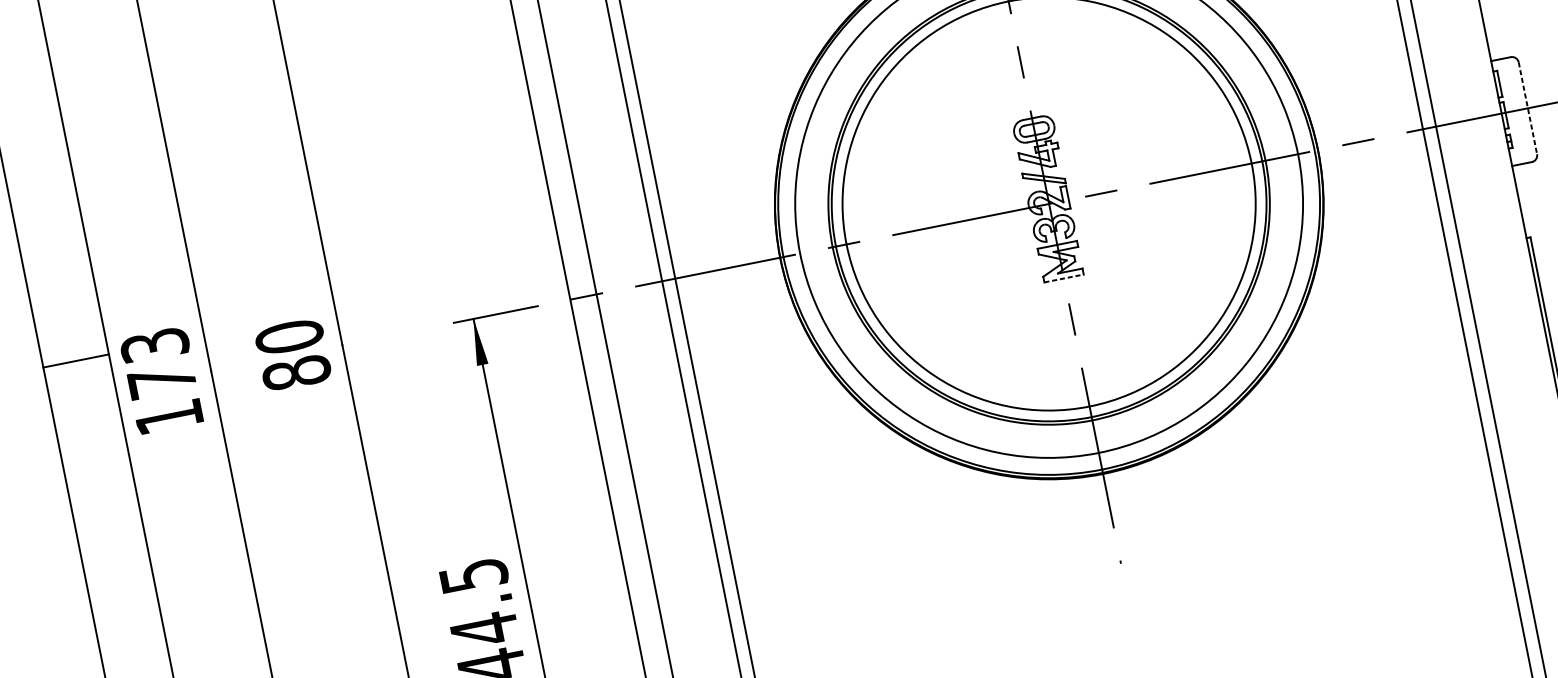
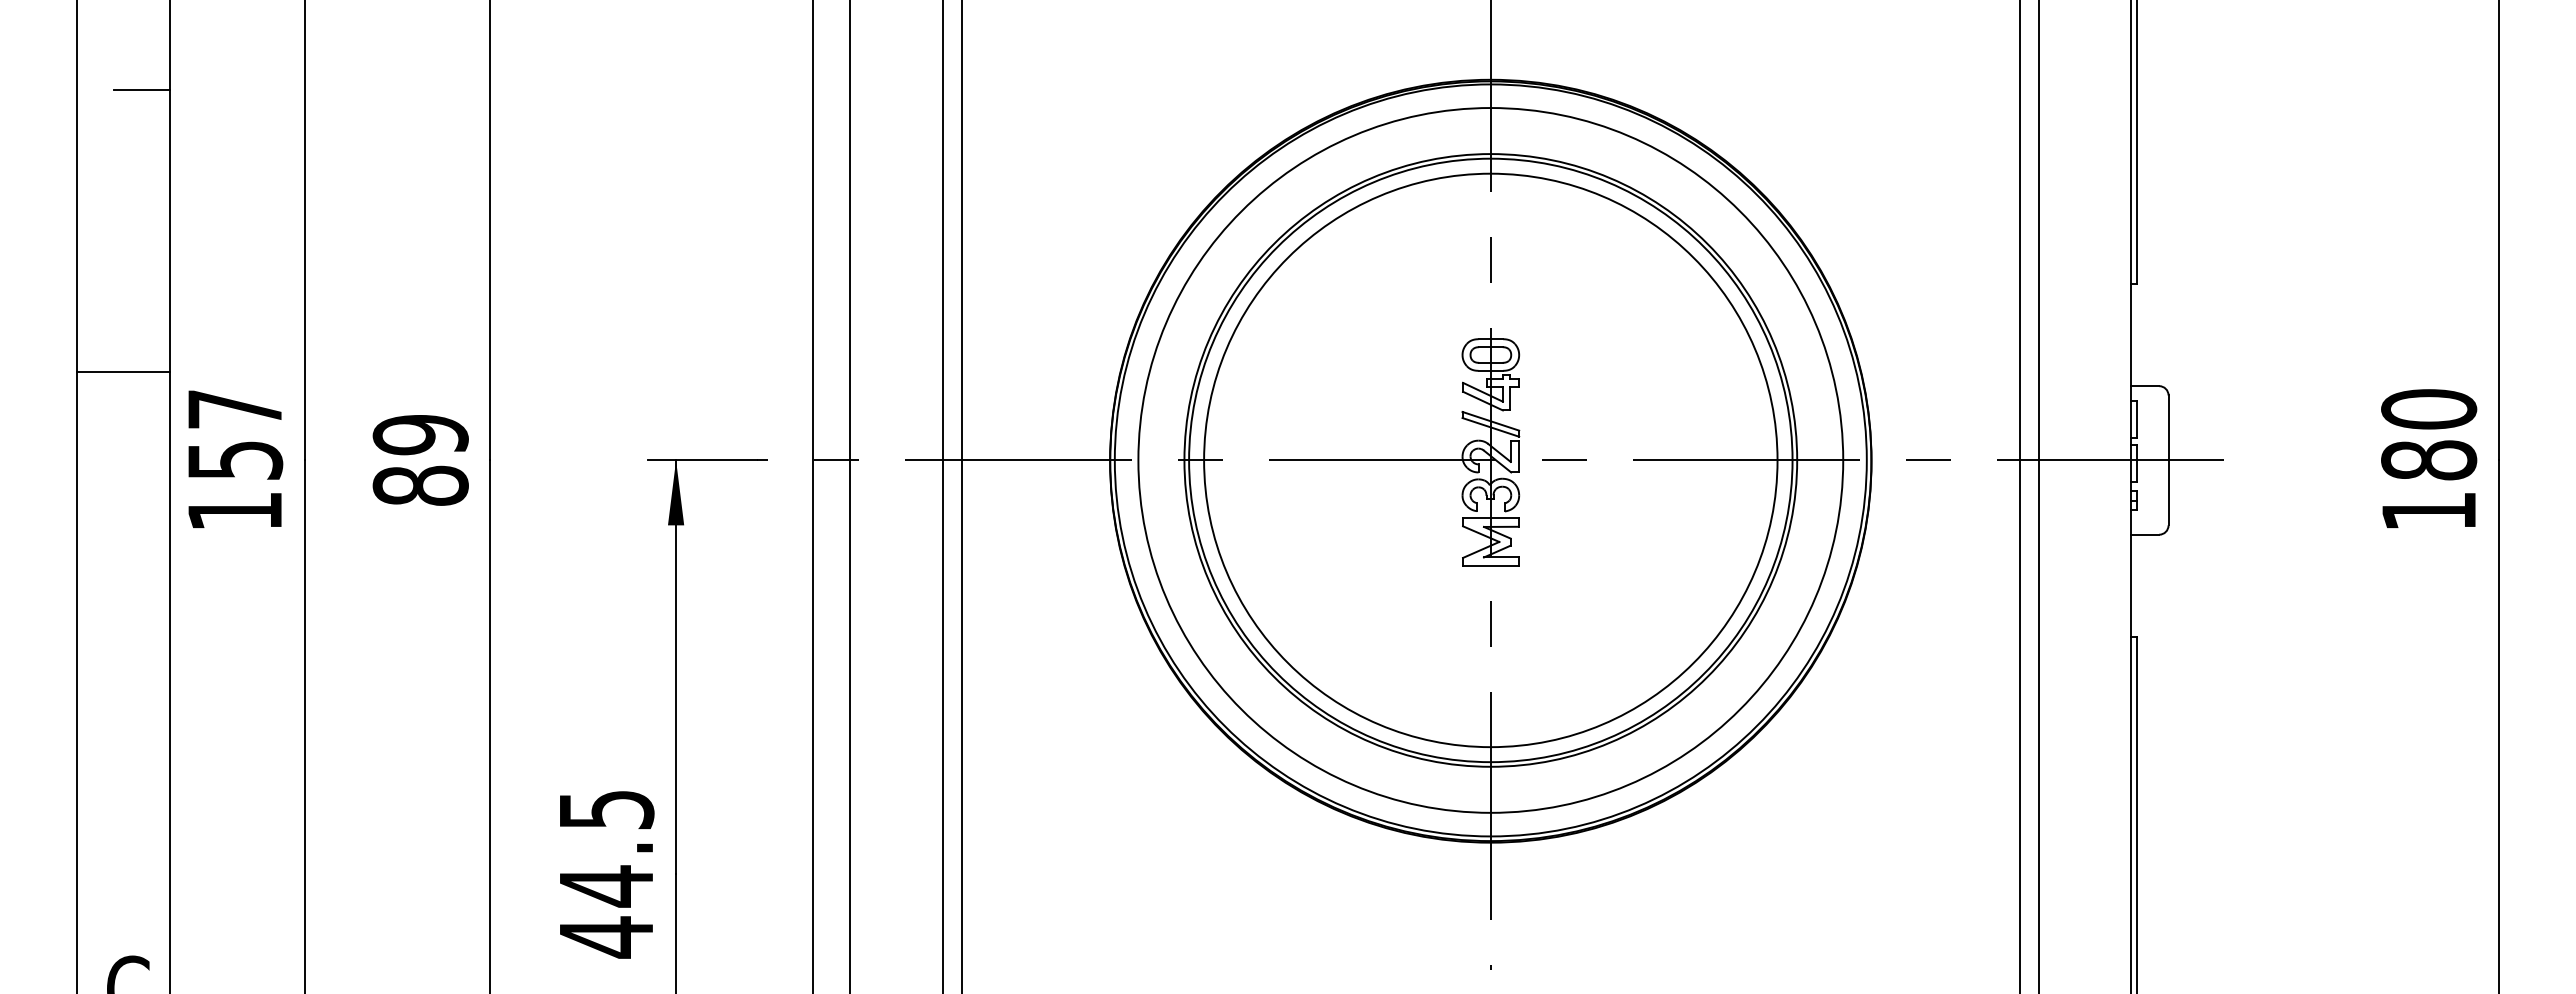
line: (1527, 108) -> (2168, 460), dashed -> solid
line: (44, 132) -> (142, 89), added
line: (1063, 278) -> (1490, 565), dashed -> solid
text: (289, 336) -> (420, 434), 80 -> 89
line: (76, 361) -> (123, 371), moved
text: (158, 362) -> (235, 434), 173 -> 157

